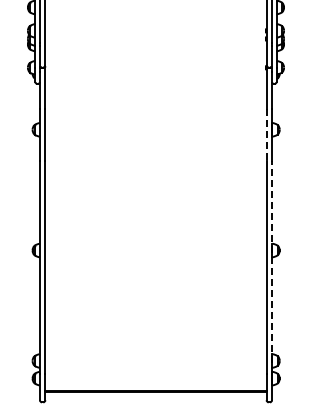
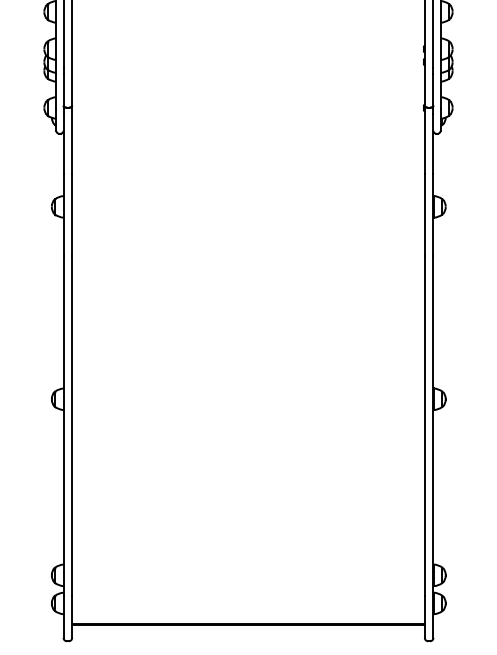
line: (266, 134) -> (424, 214), dashed -> solid
line: (272, 267) -> (434, 426), dashed -> solid

